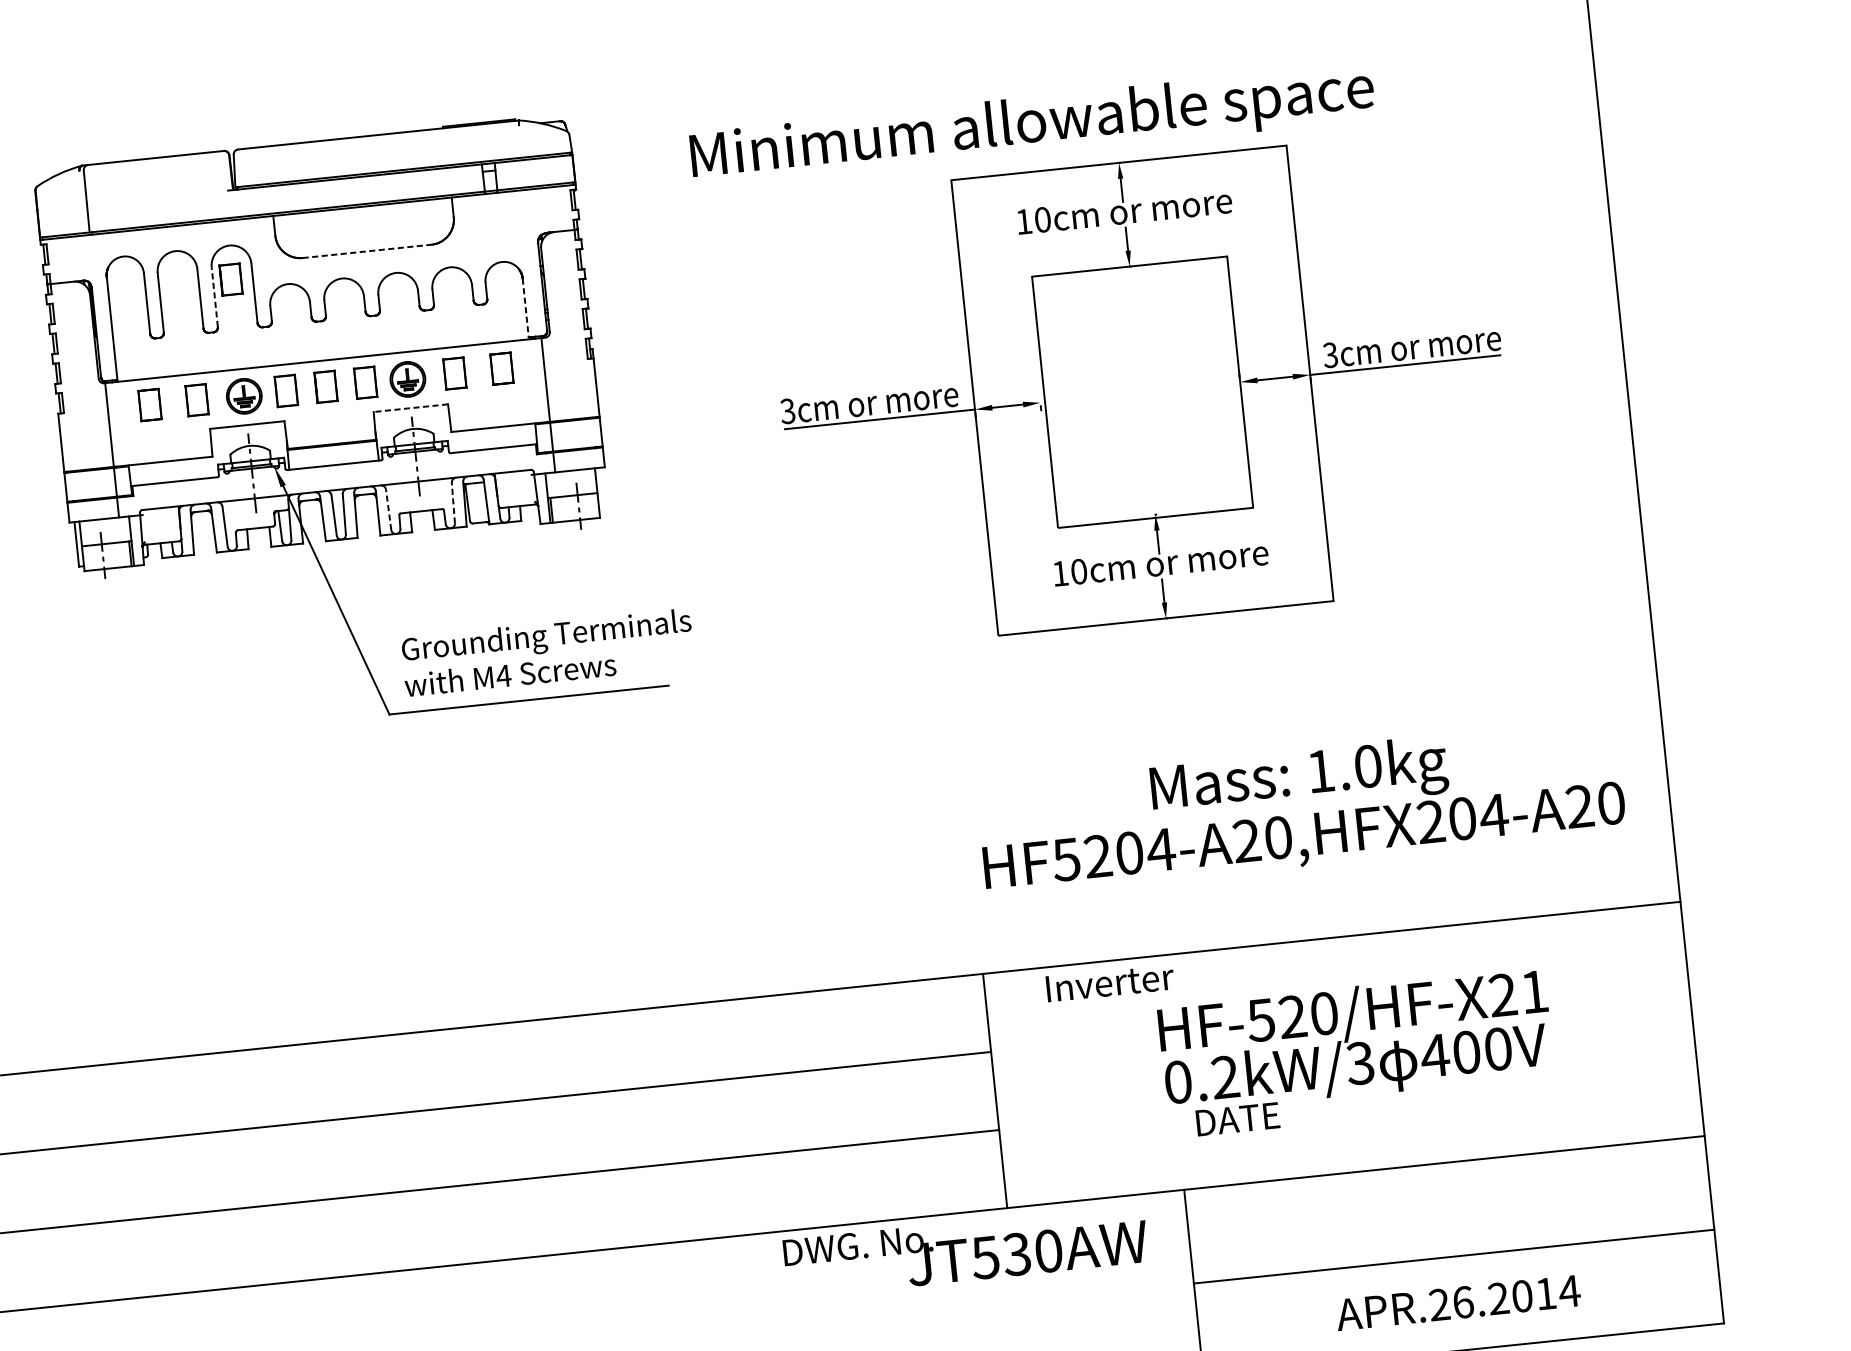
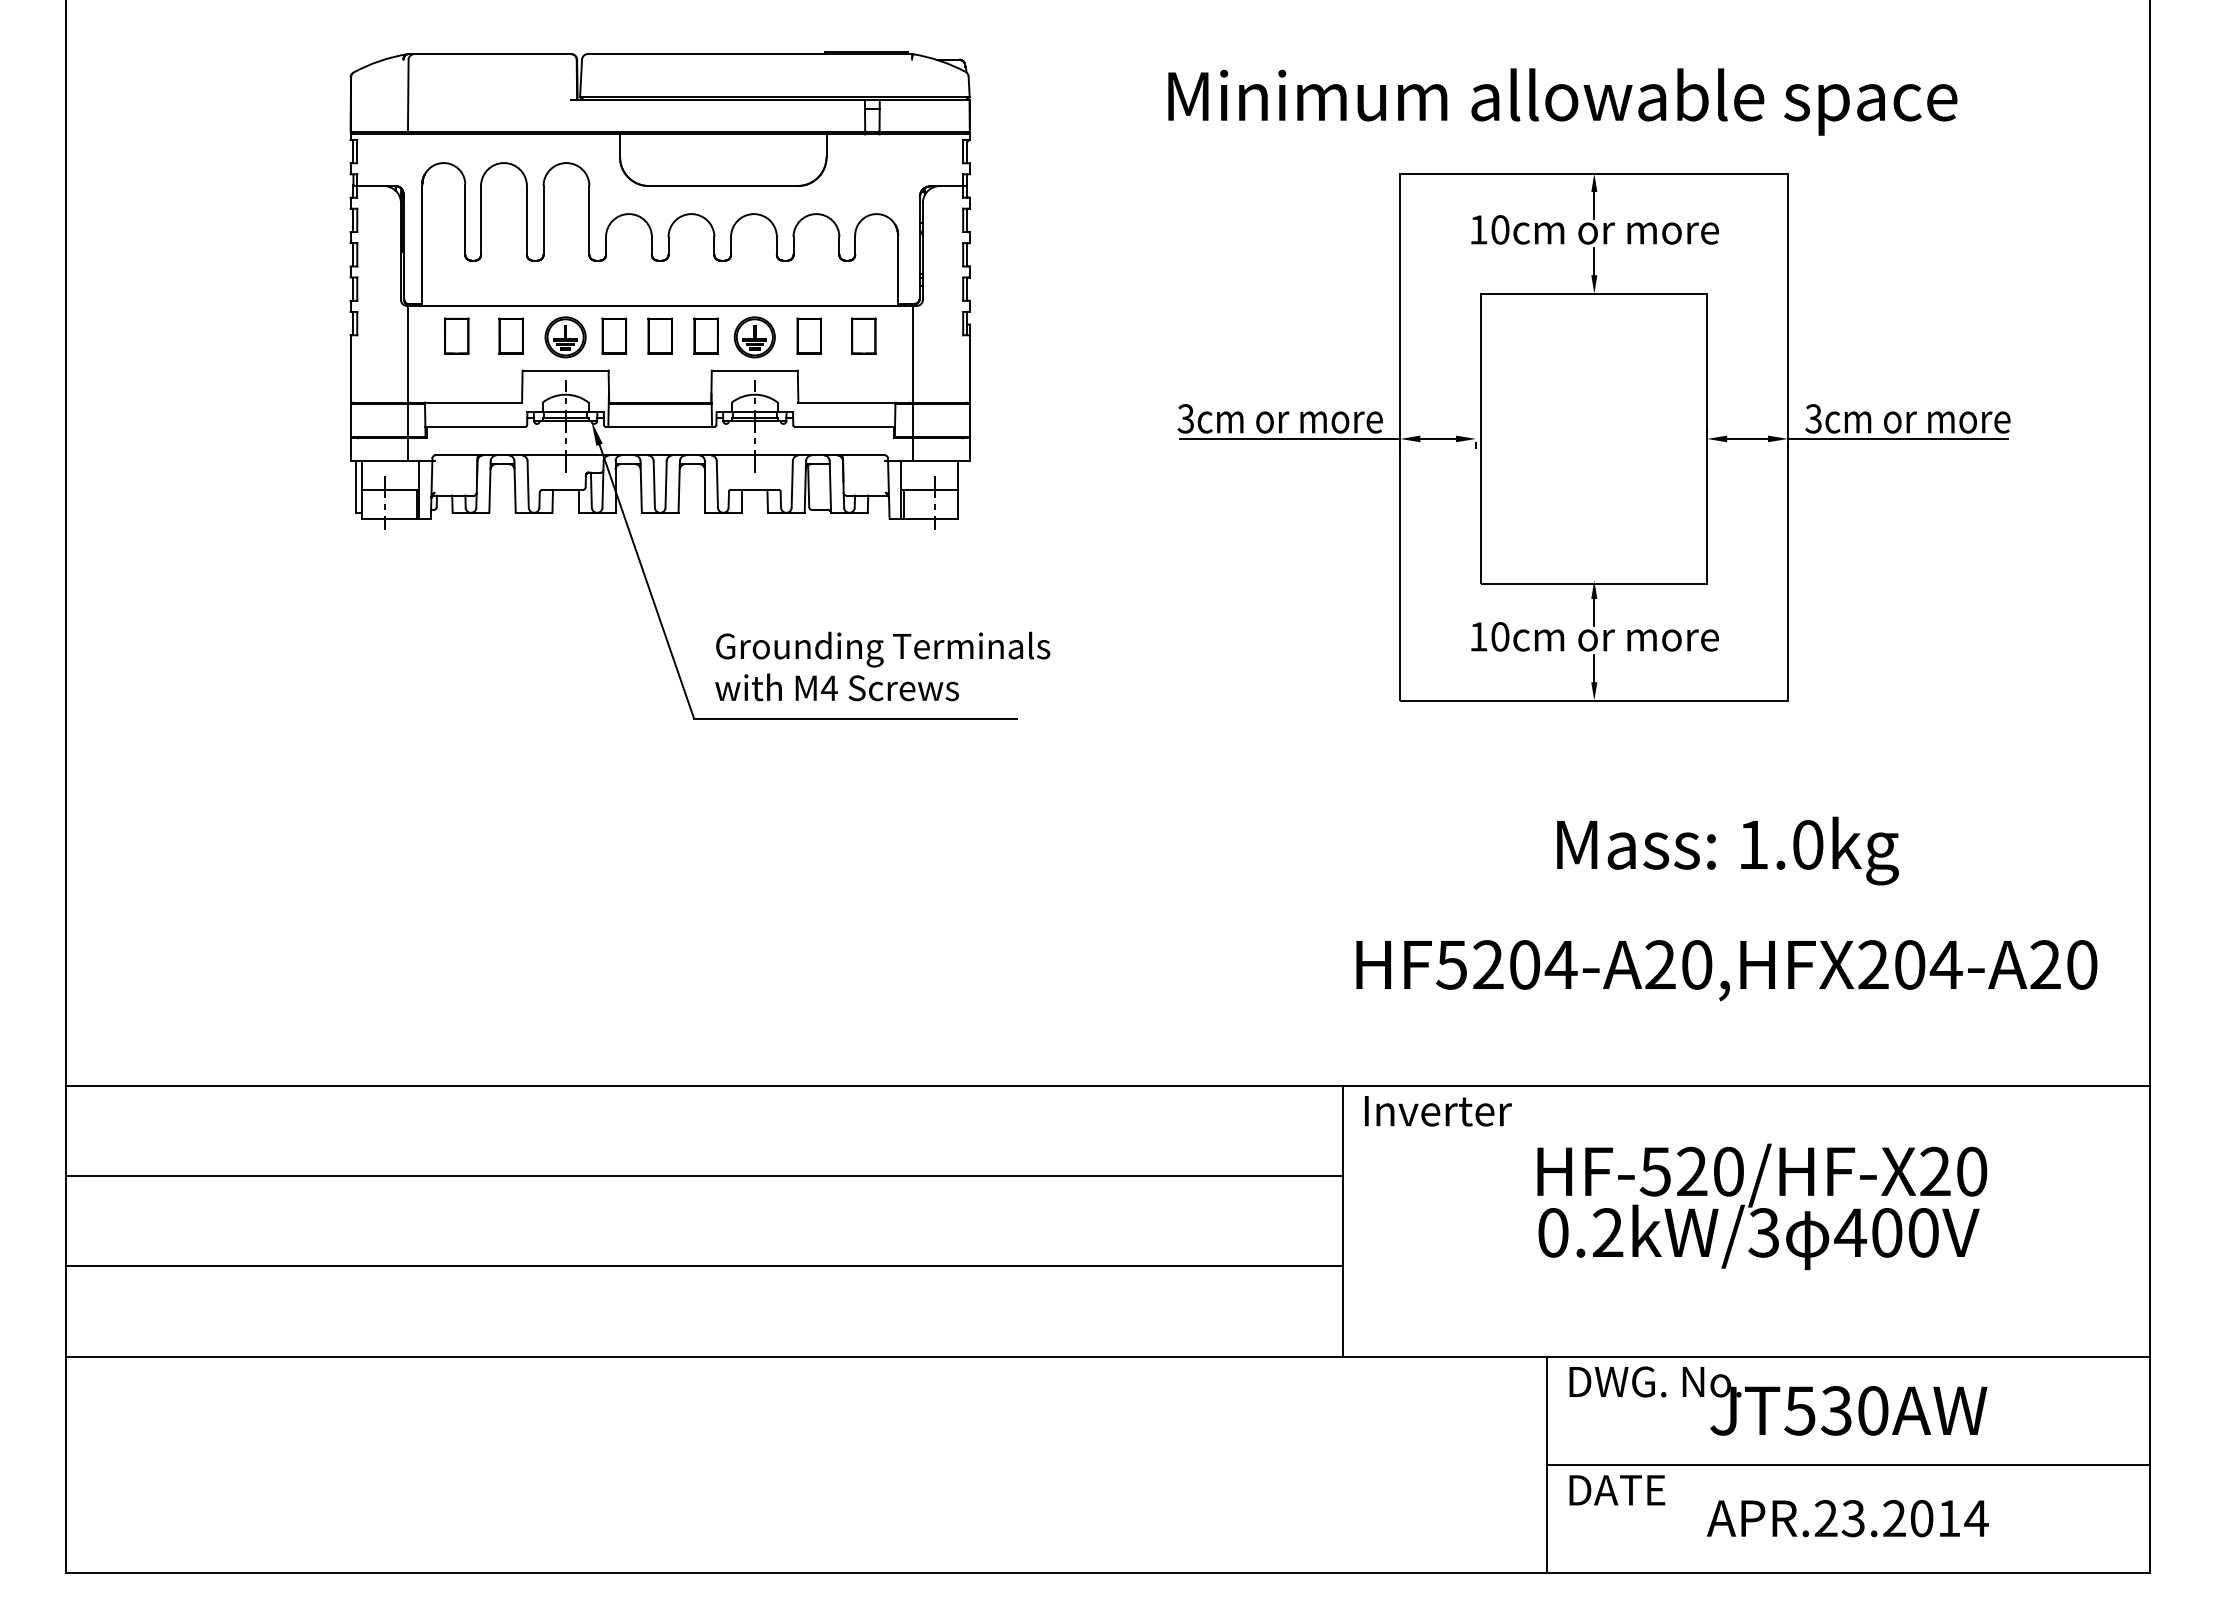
text: (1032, 125) -> (1562, 101), moved
line: (367, 251) -> (723, 186), dashed -> solid
part: (230, 279) -> (563, 201), removed
line: (214, 296) -> (543, 219), dashed -> solid
line: (526, 307) -> (898, 269), dashed -> solid
line: (410, 408) -> (754, 370), dashed -> solid
line: (453, 502) -> (792, 483), dashed -> solid
line: (388, 509) -> (717, 483), dashed -> solid
text: (1298, 778) -> (1727, 850), moved
text: (1110, 983) -> (1438, 1111), moved
text: (1535, 991) -> (1972, 1171), HF-520/HF-X21 -> HF-520/HF-X20
text: (1238, 1119) -> (1617, 1490), moved
text: (965, 1250) -> (1778, 1400), moved
text: (1463, 1302) -> (1853, 1518), APR.26.2014 -> APR.23.2014

